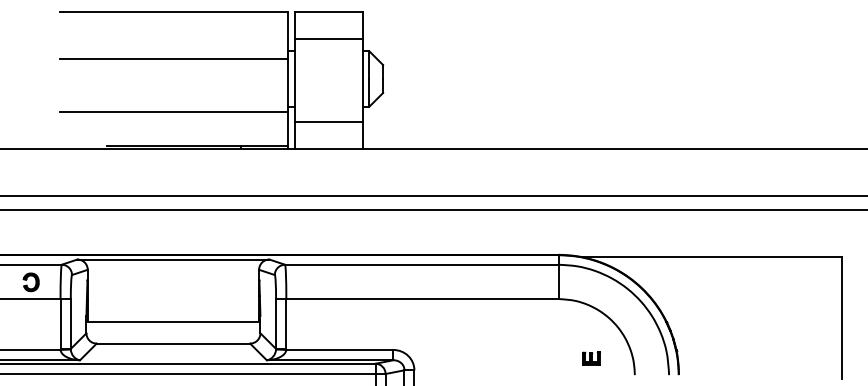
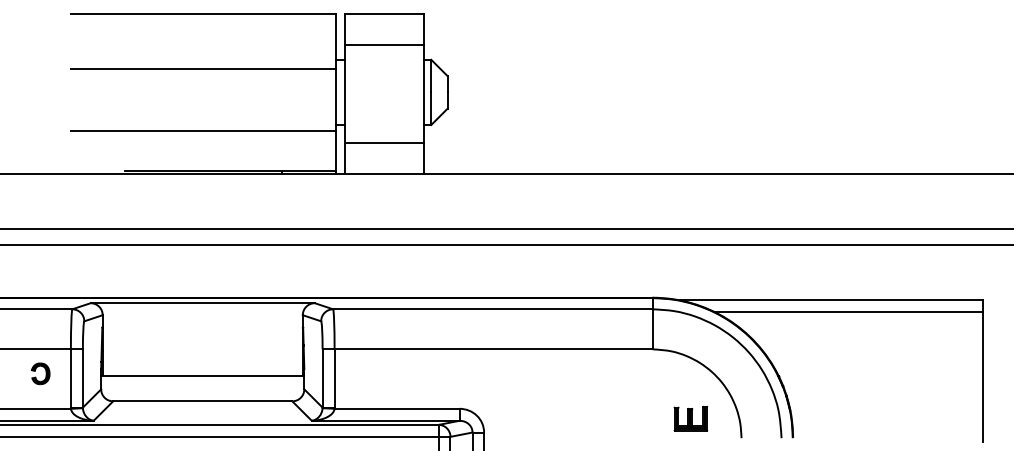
line: (726, 267) -> (848, 312), added
part: (31, 282) -> (40, 373), moved
part: (591, 358) -> (690, 418), size x1.67

